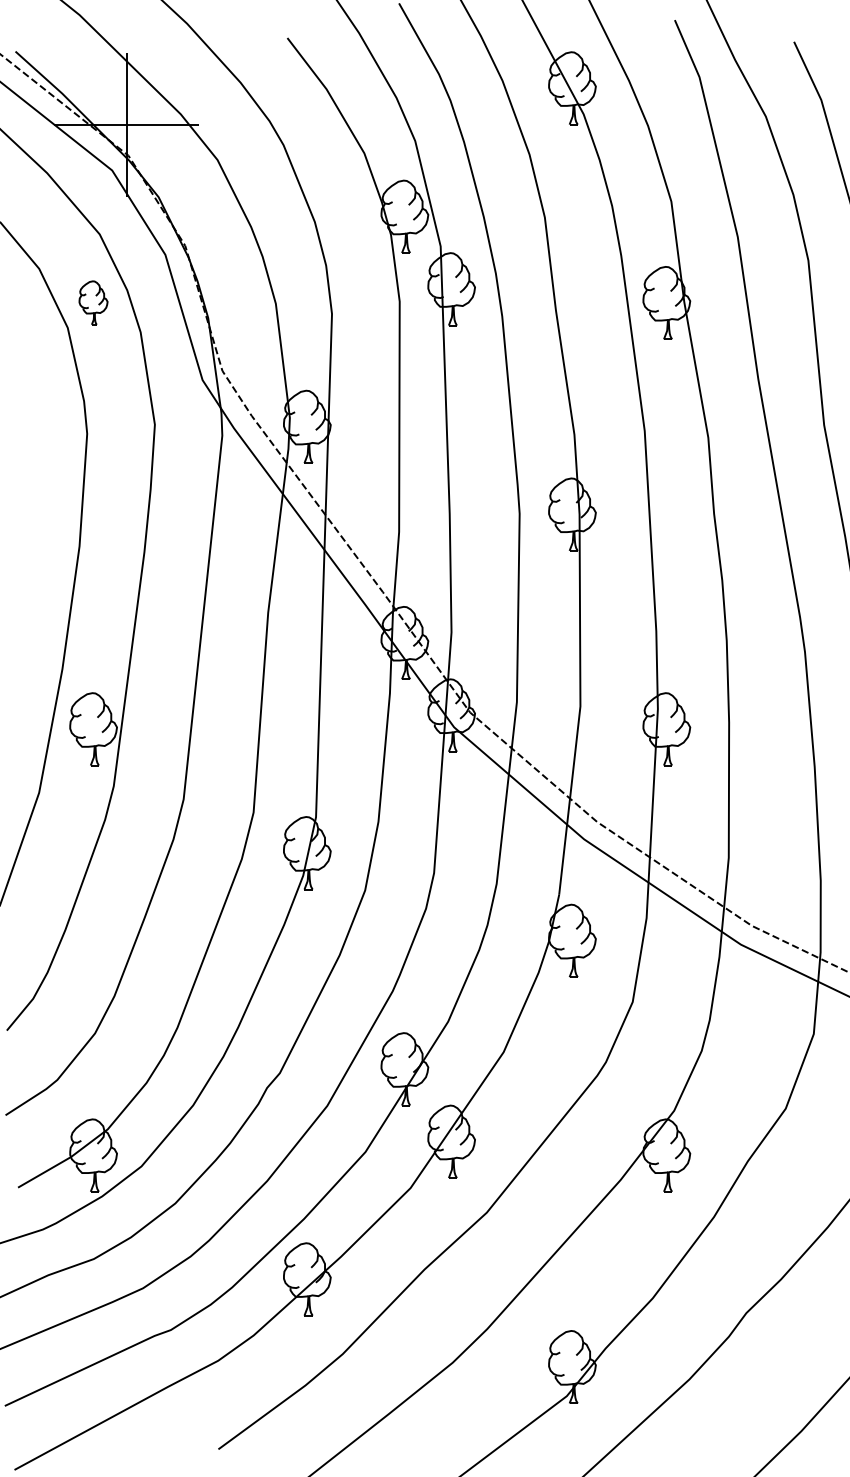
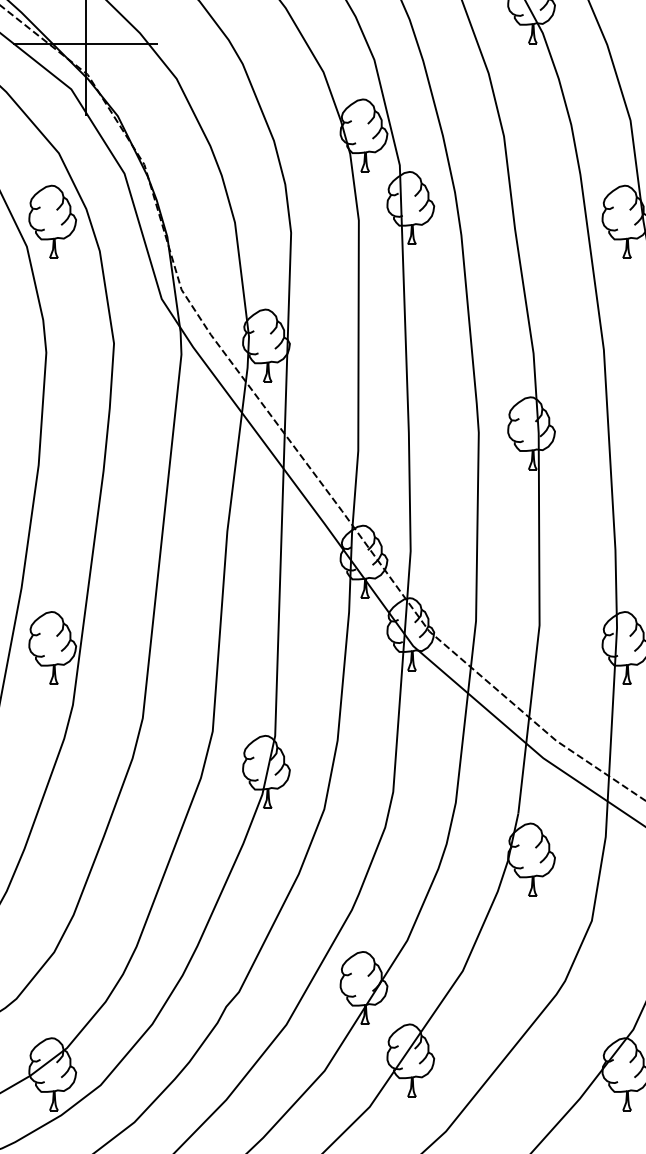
part: (93, 302) -> (52, 221), size x1.67

